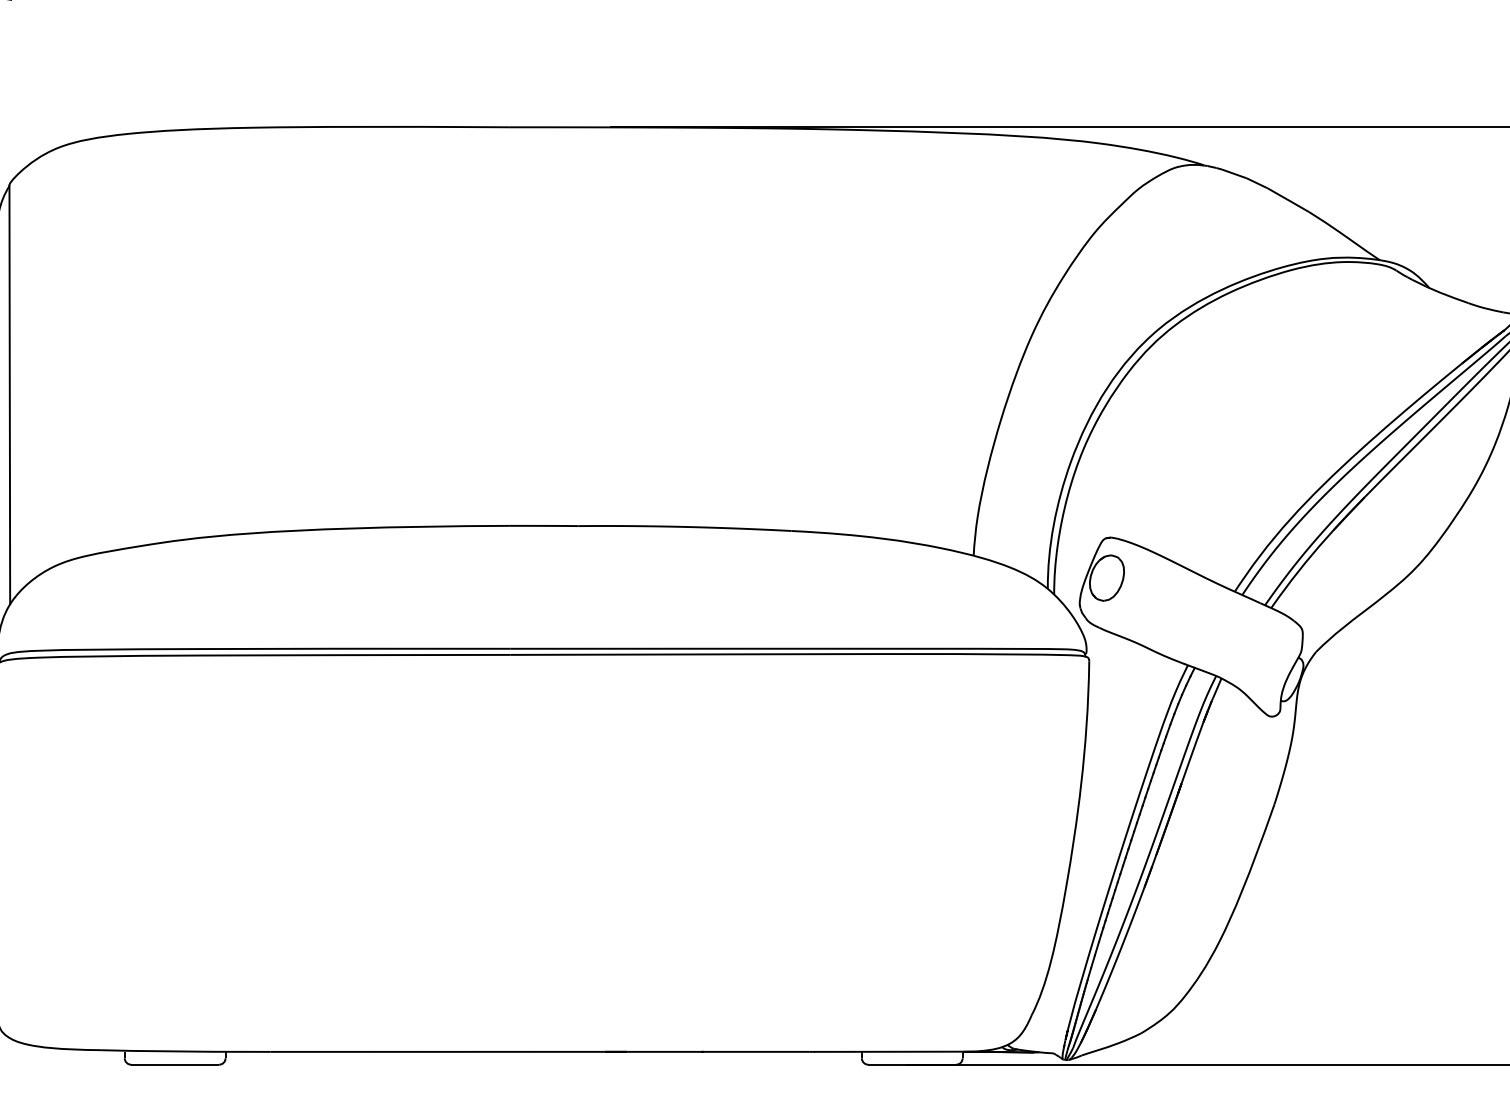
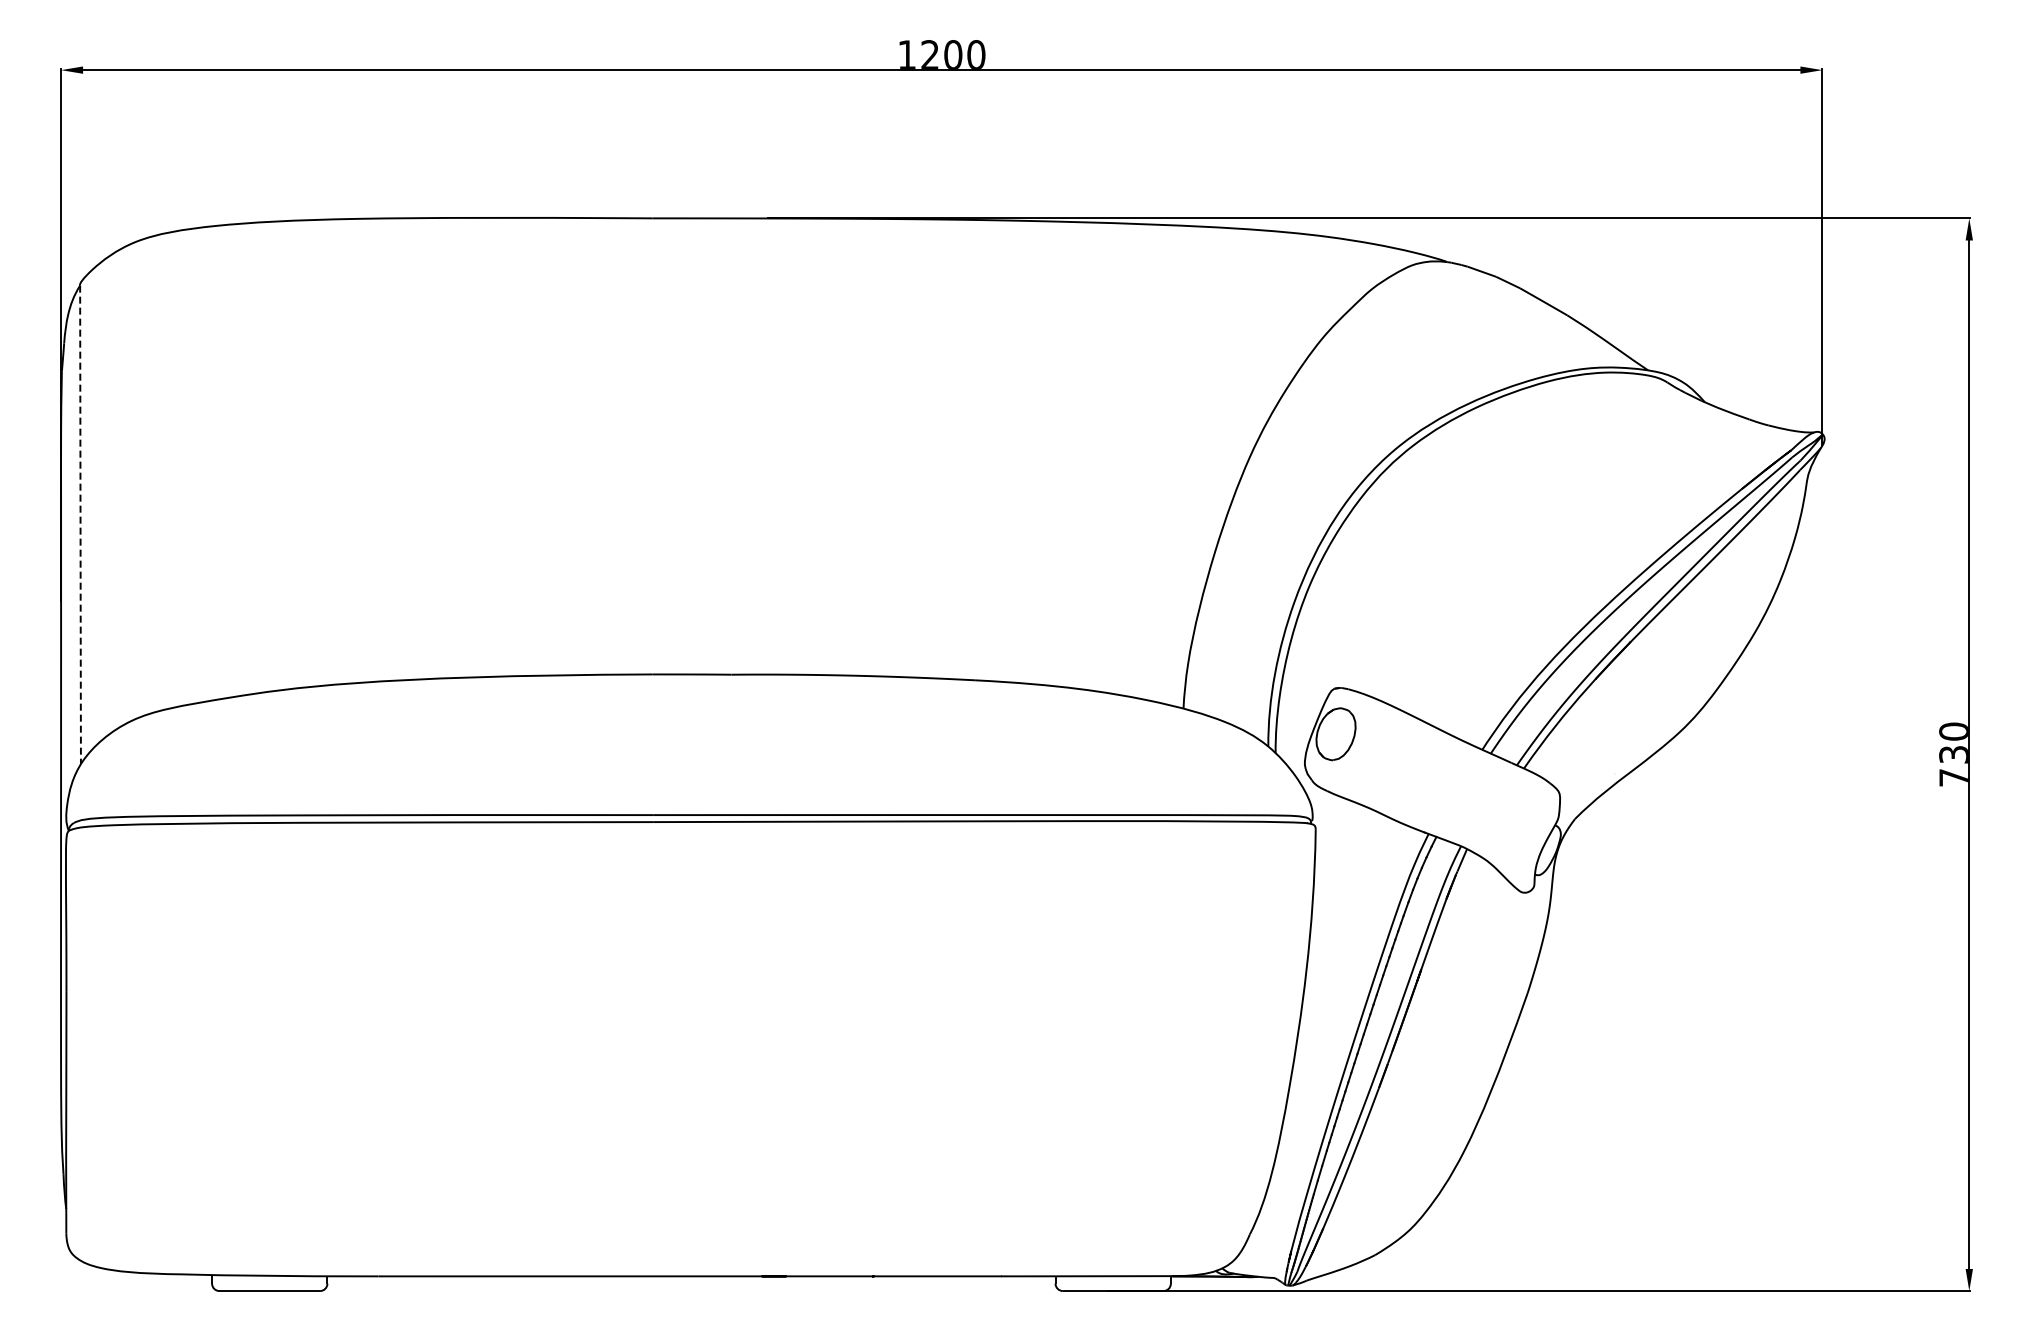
line: (9, 395) -> (80, 525), solid -> dashed

